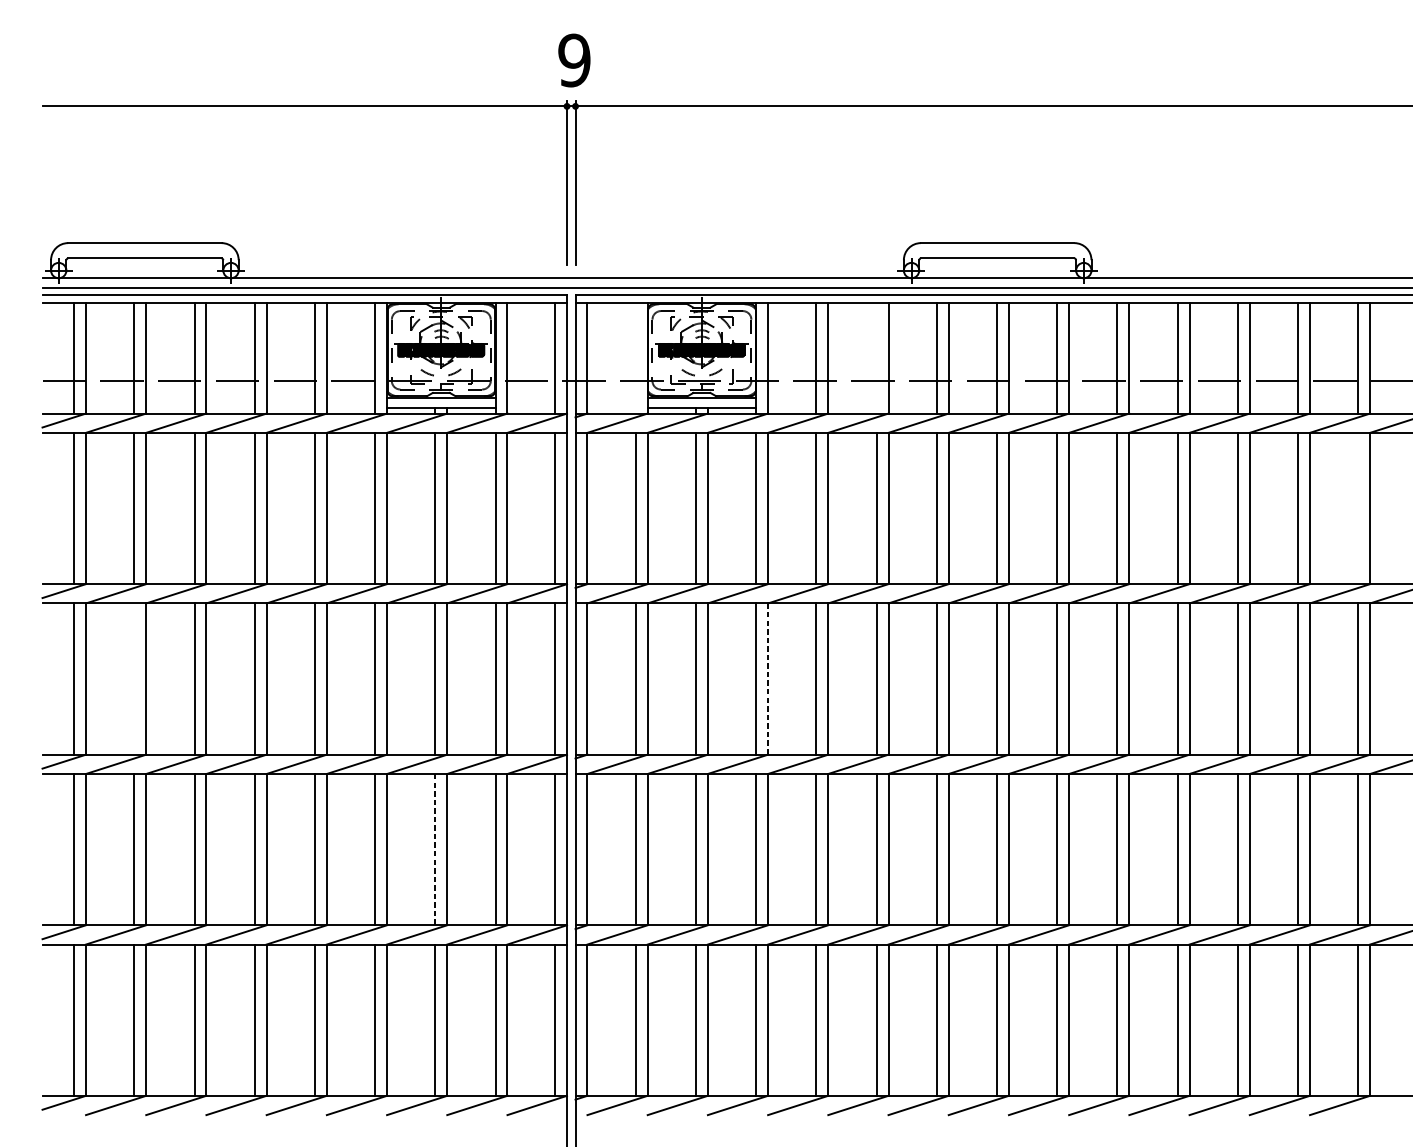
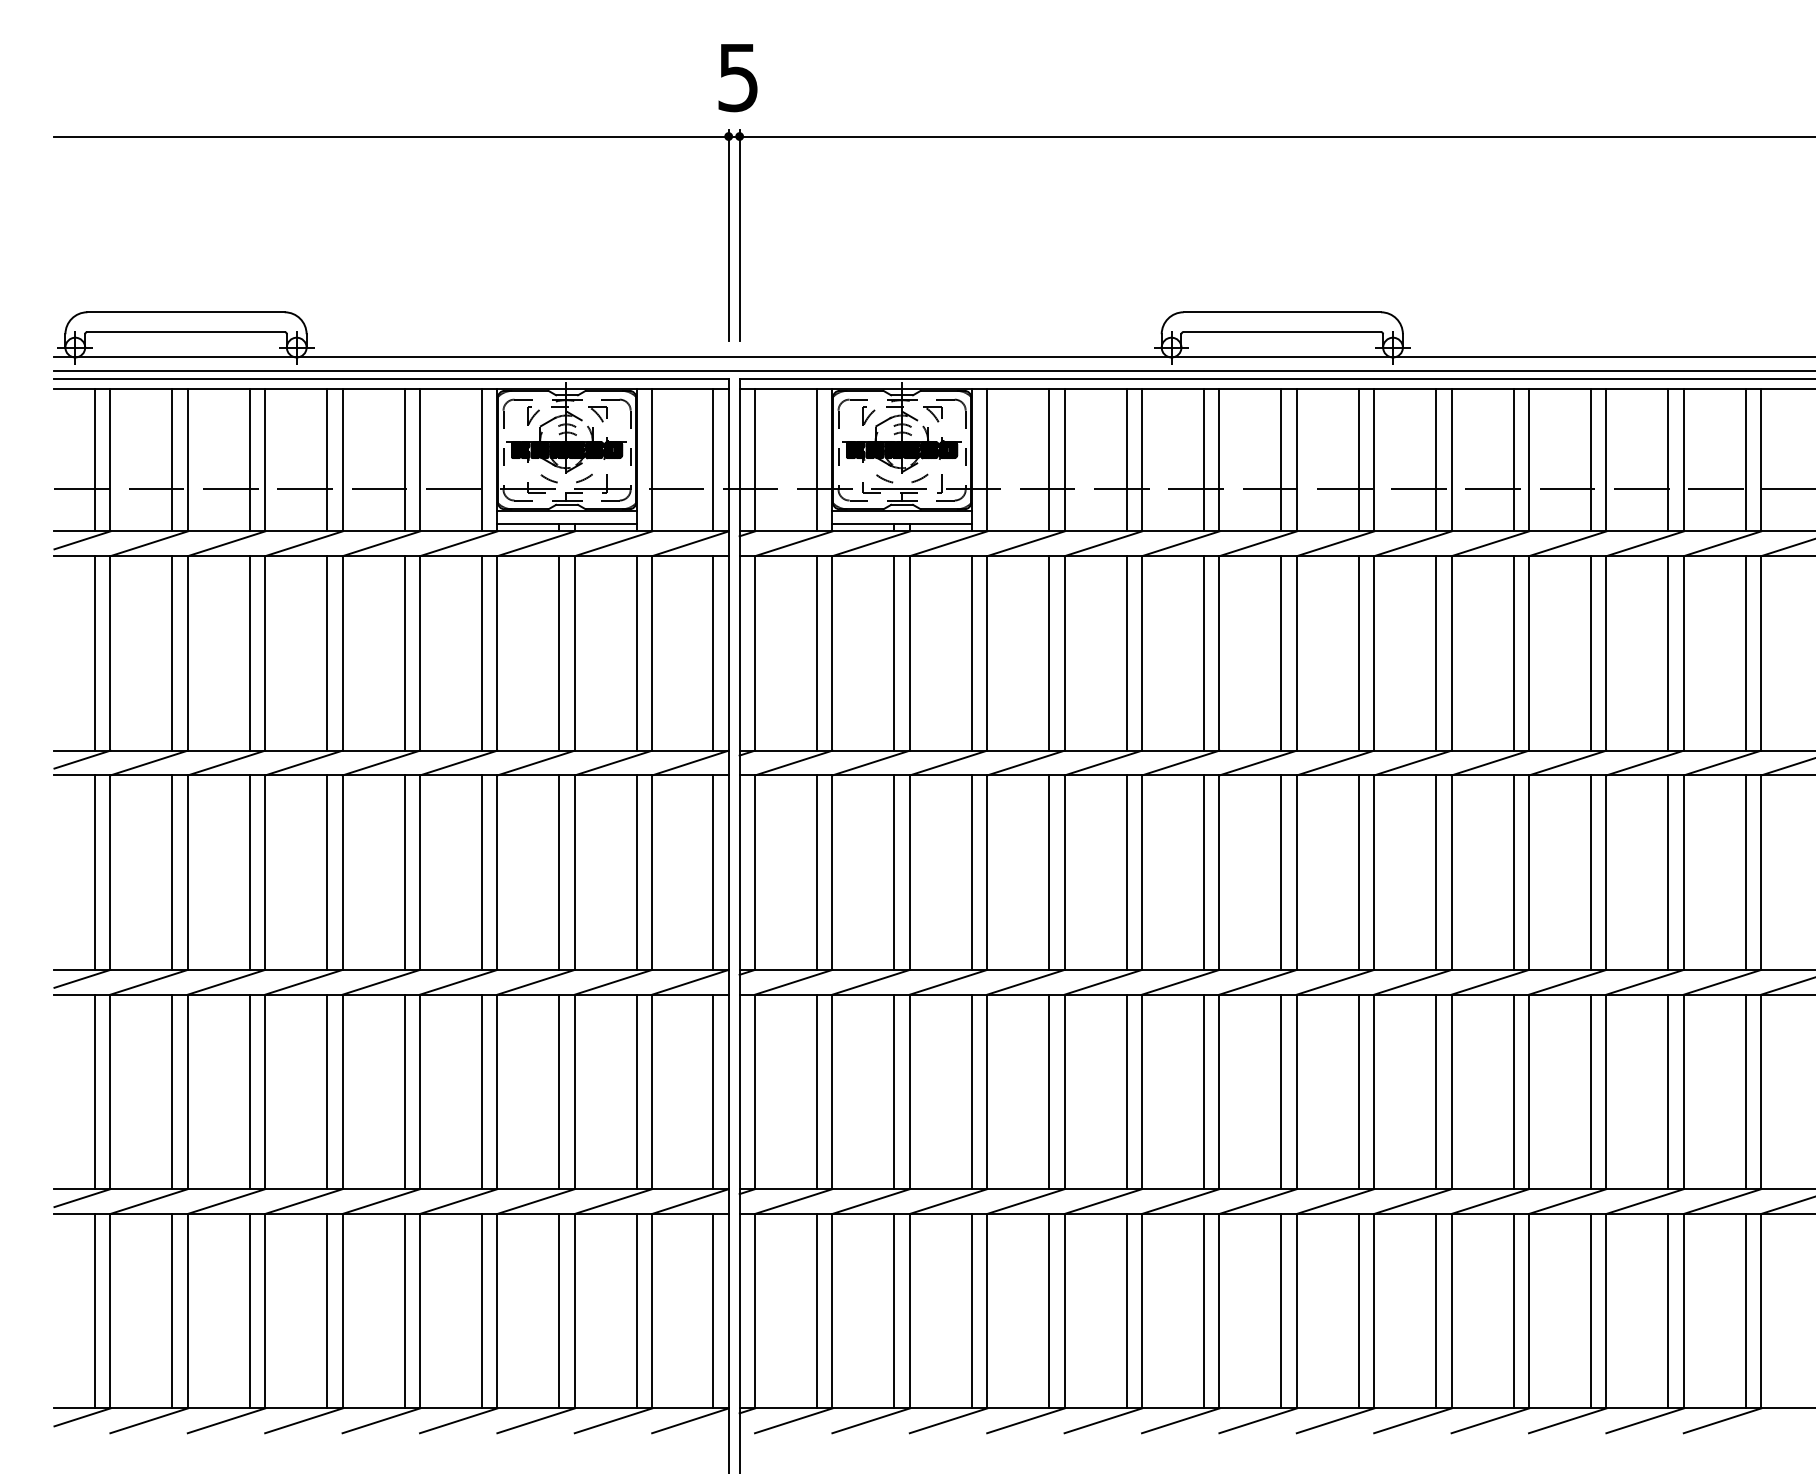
text: (573, 60) -> (737, 77), 9 -> 5
line: (636, 358) -> (817, 460), added
line: (876, 358) -> (1126, 460), added
line: (1357, 508) -> (1745, 653), added
line: (134, 678) -> (172, 872), added
line: (768, 679) -> (987, 873), dashed -> solid
line: (435, 850) -> (559, 1092), dashed -> solid

